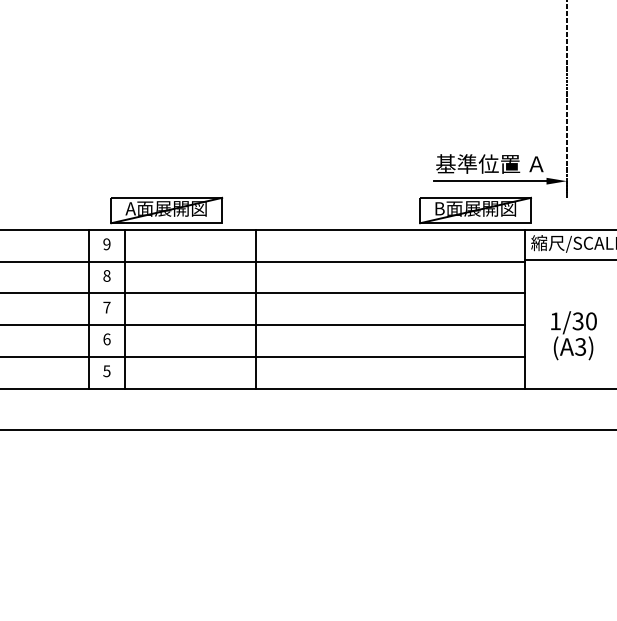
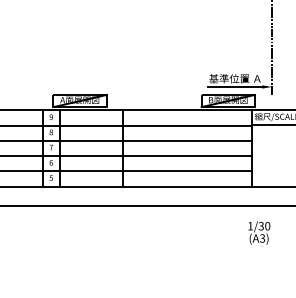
text: (574, 334) -> (259, 232), moved

